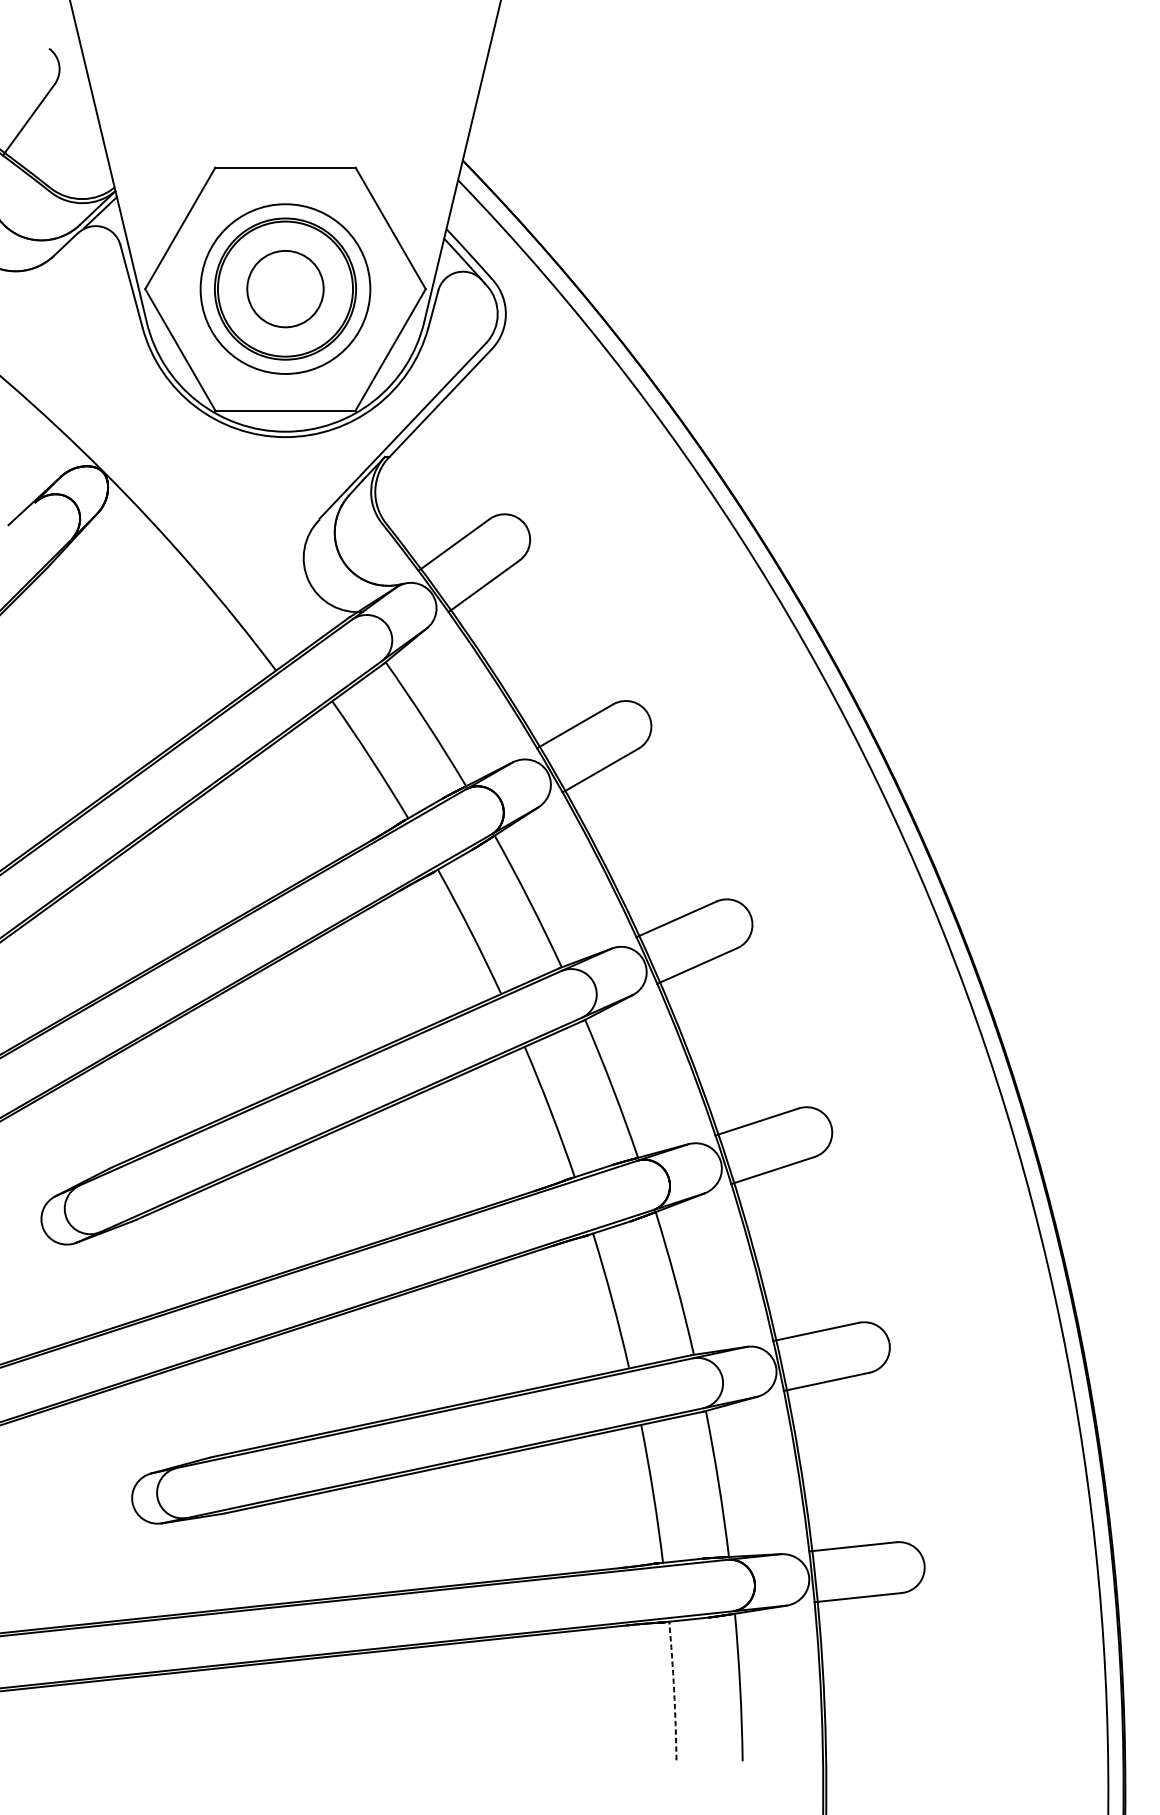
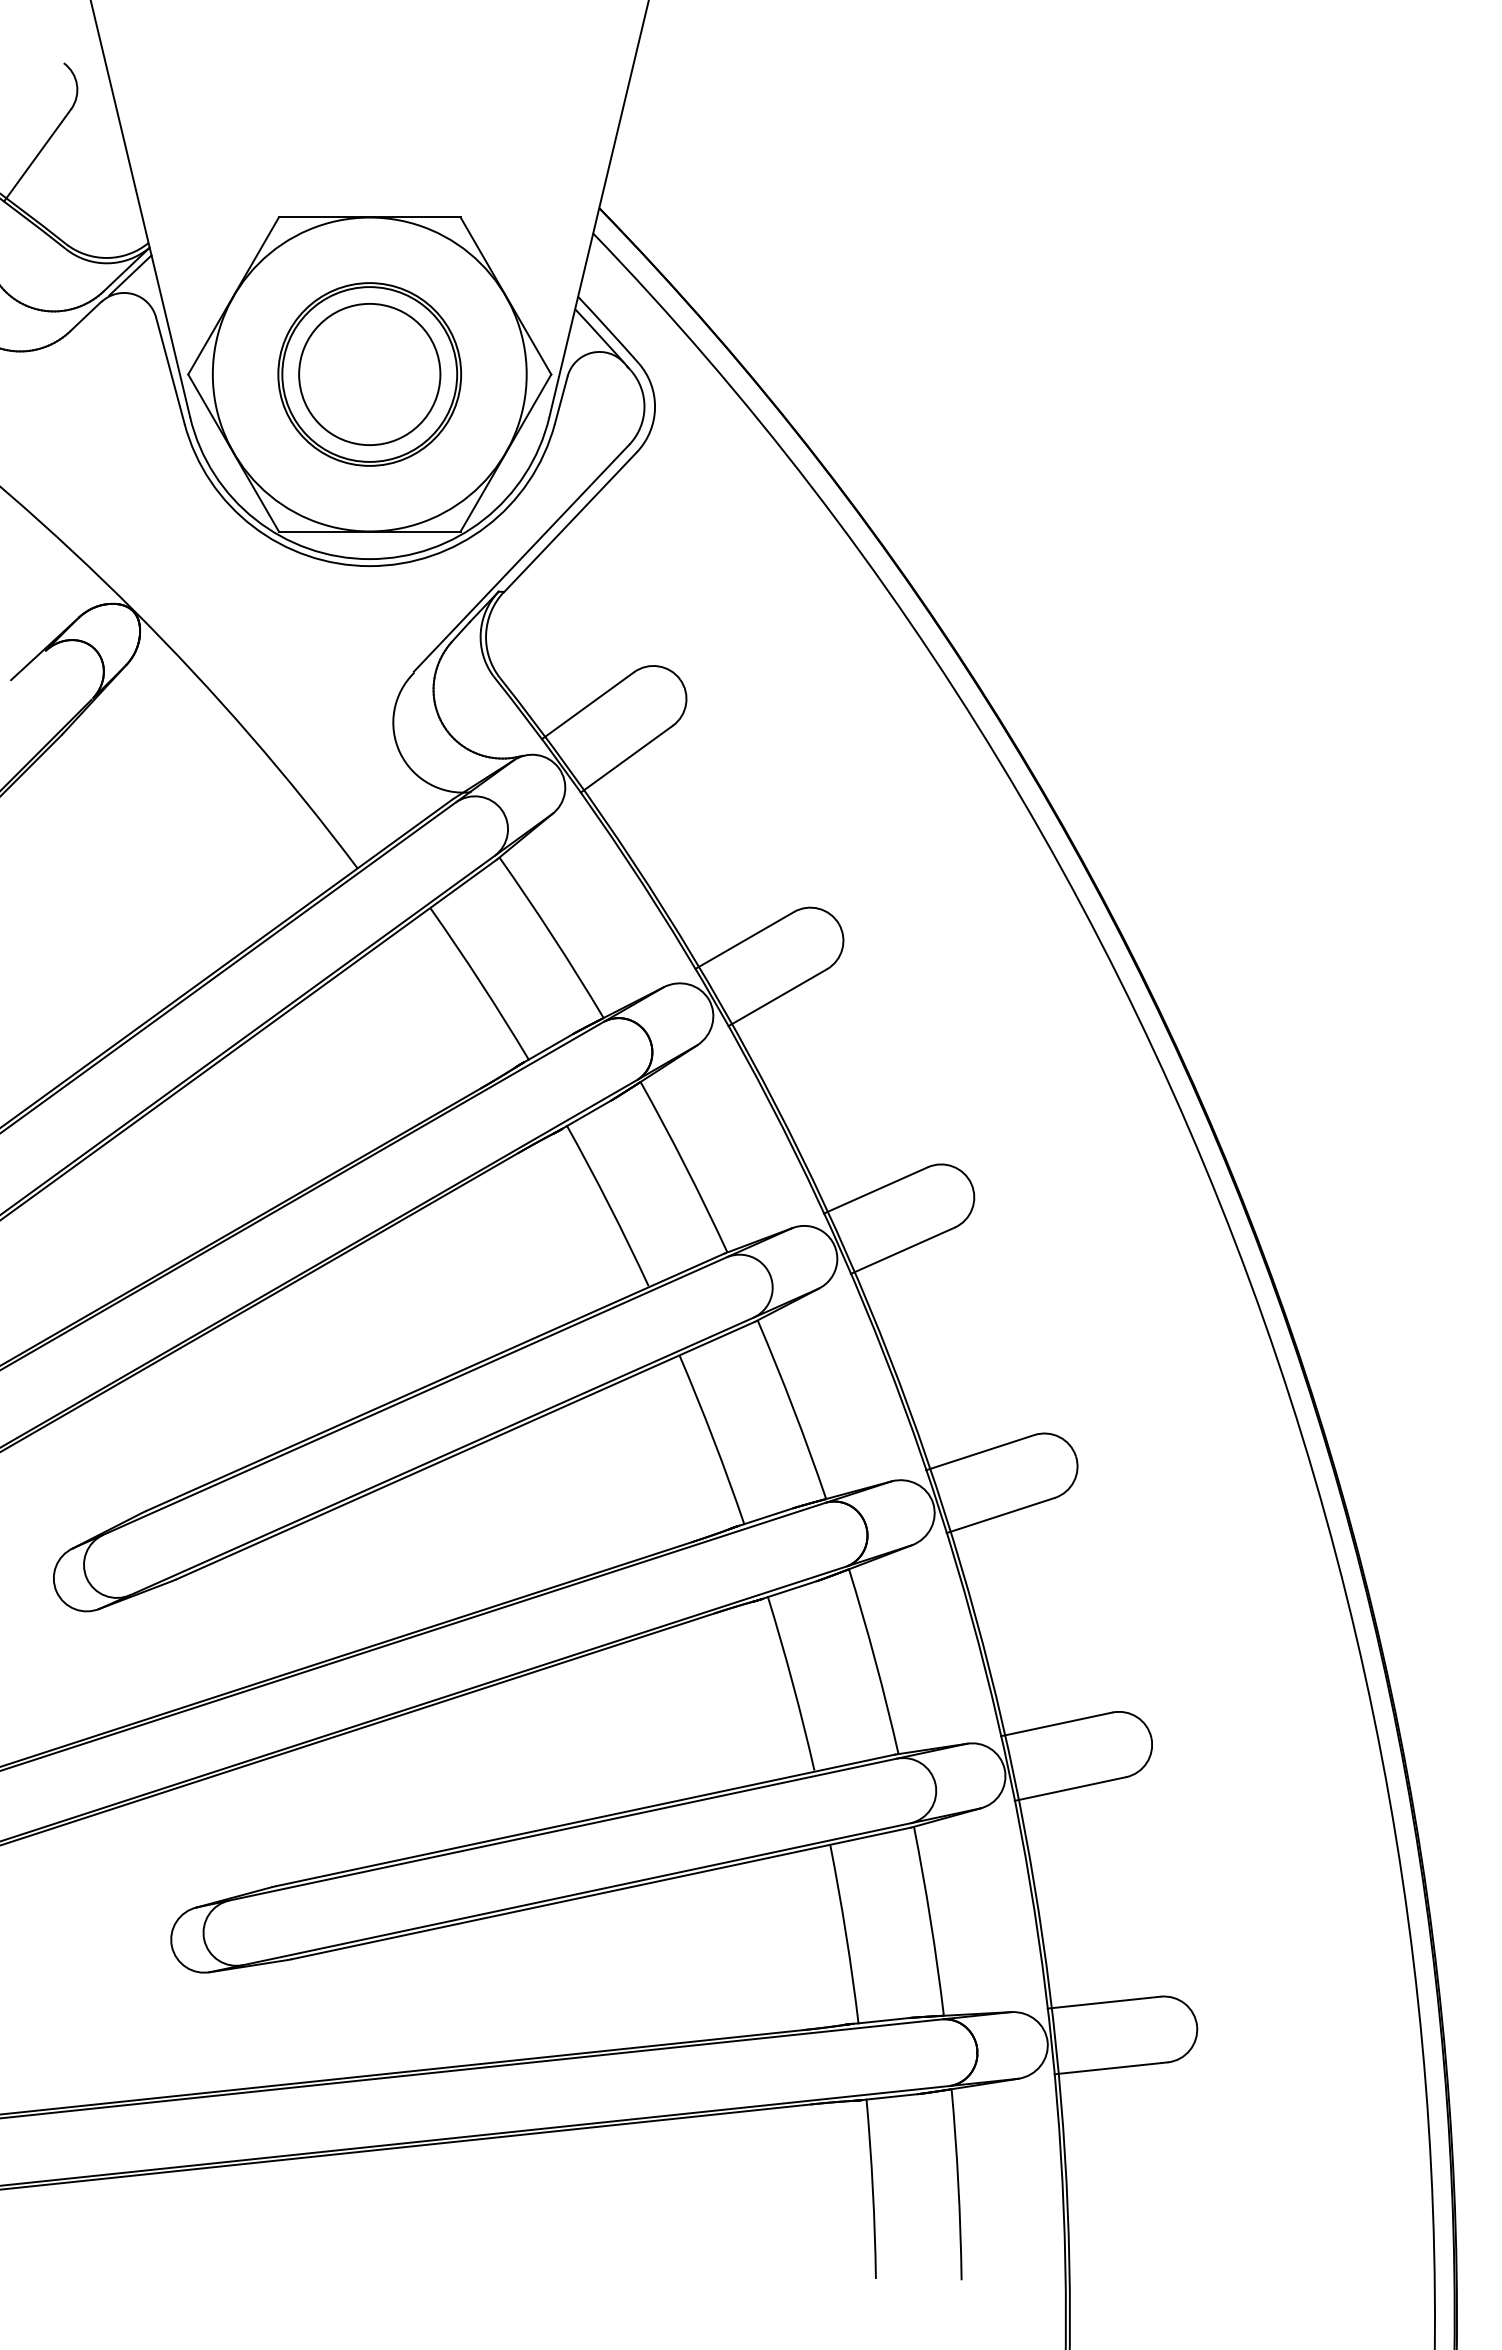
circle: (285, 289) -> (369, 374), size x1.43
circle: (285, 289) -> (369, 374), size x1.43
arc: (673, 1691) -> (872, 2189), dashed -> solid

